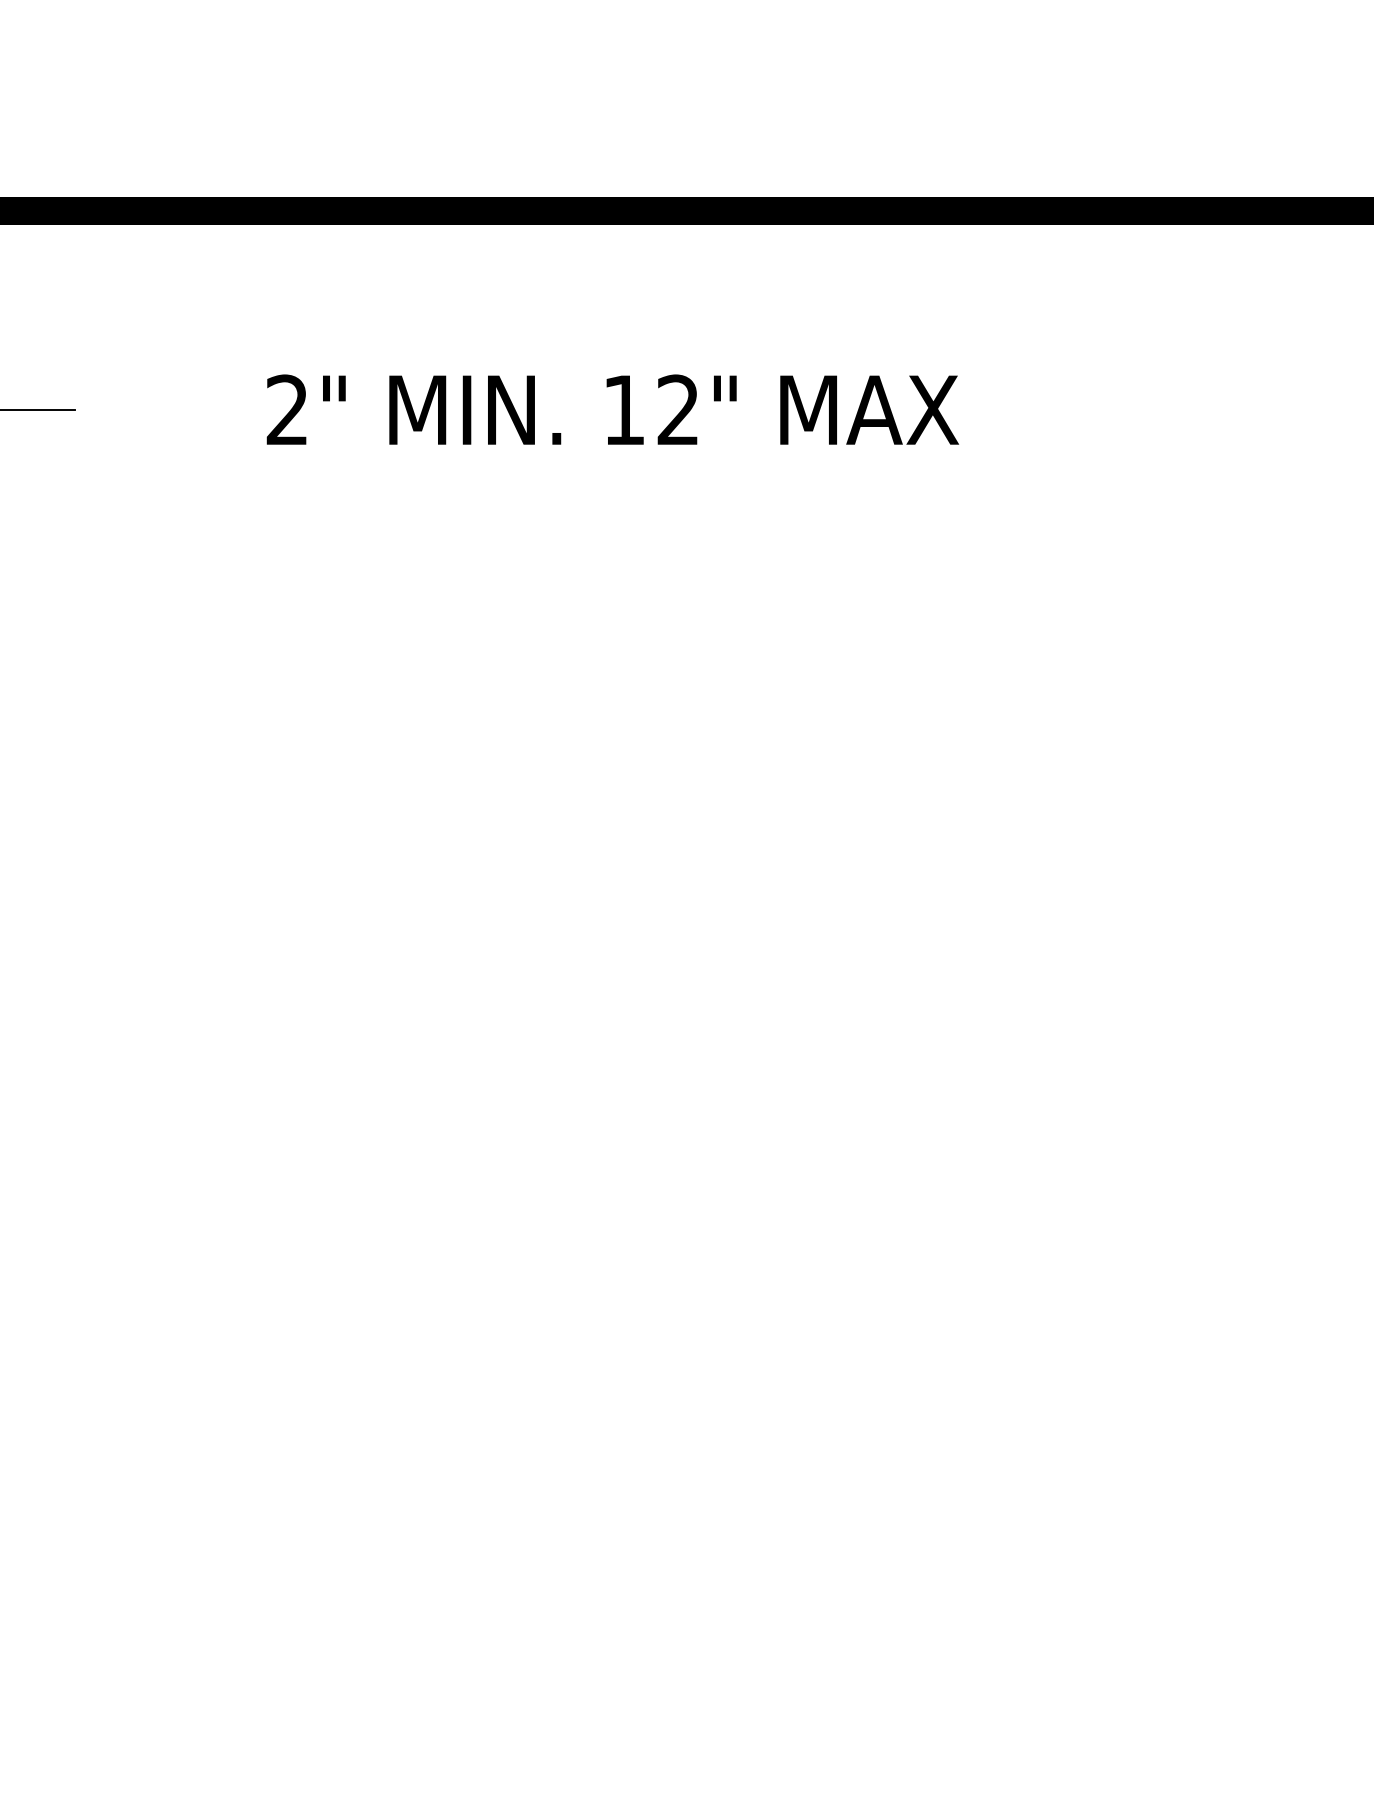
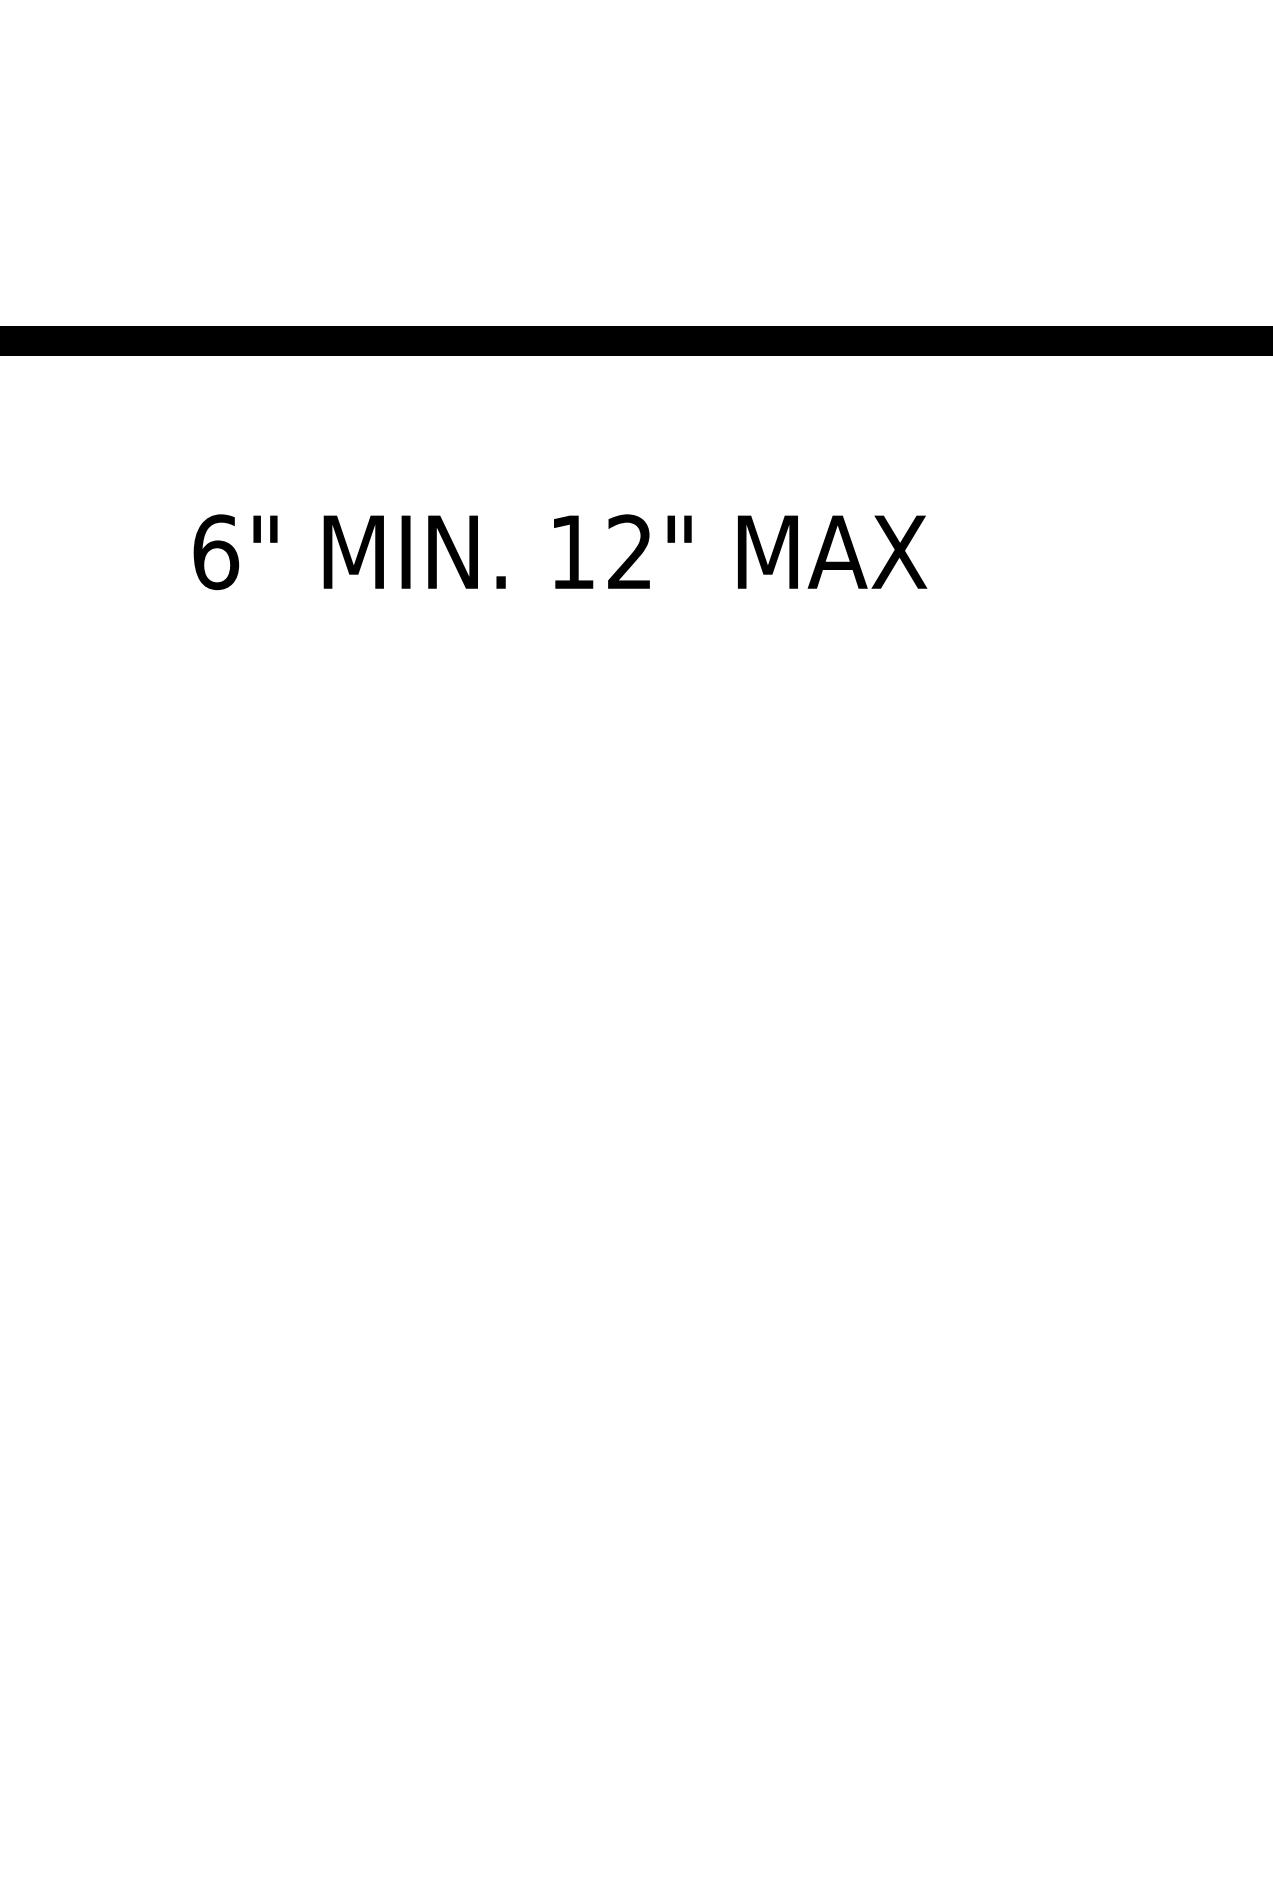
text: (287, 409) -> (215, 551), 2" -> 6"

